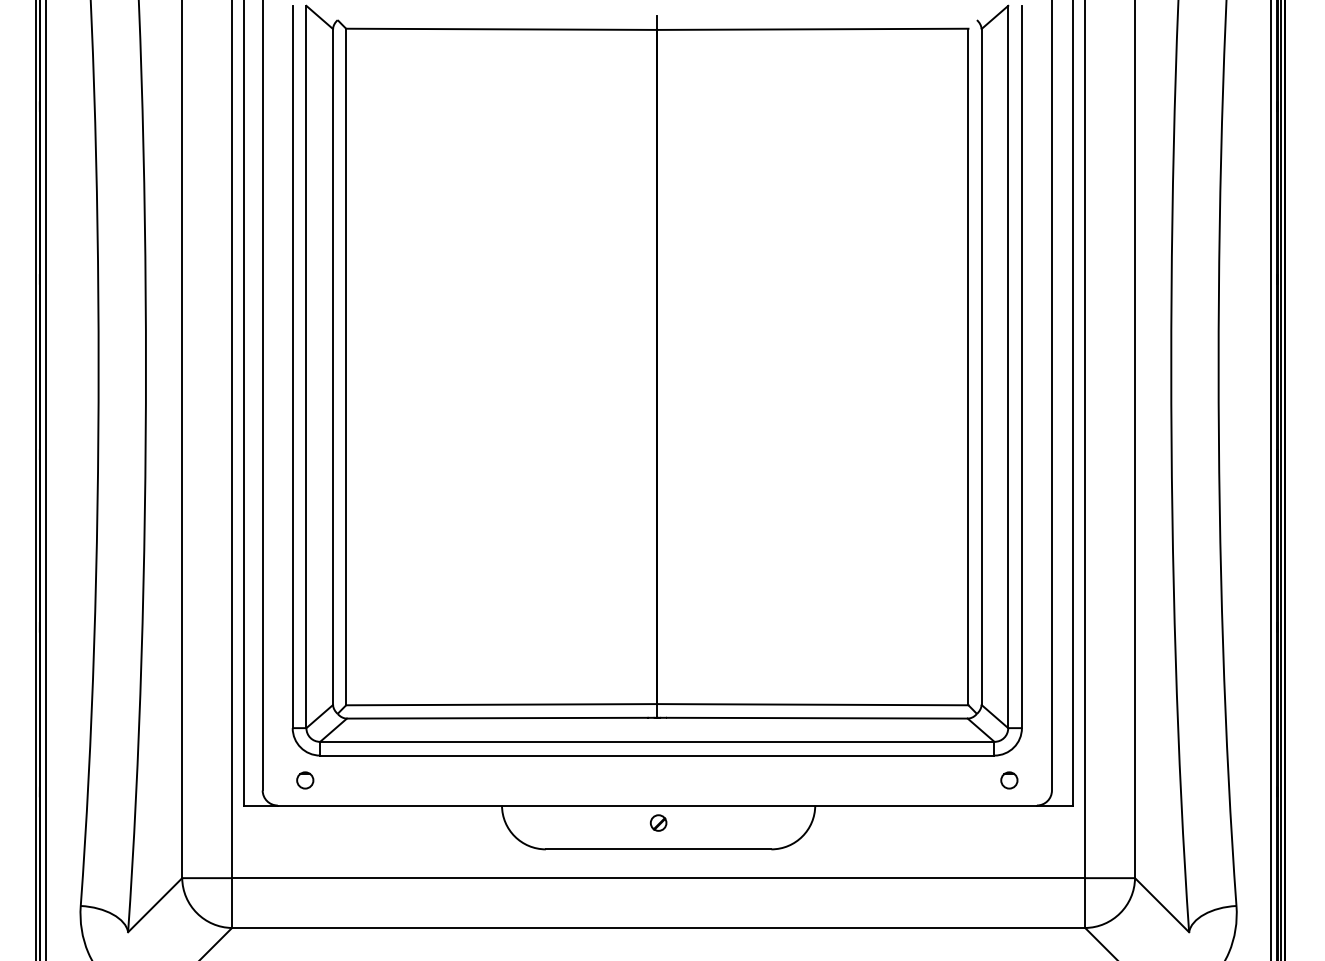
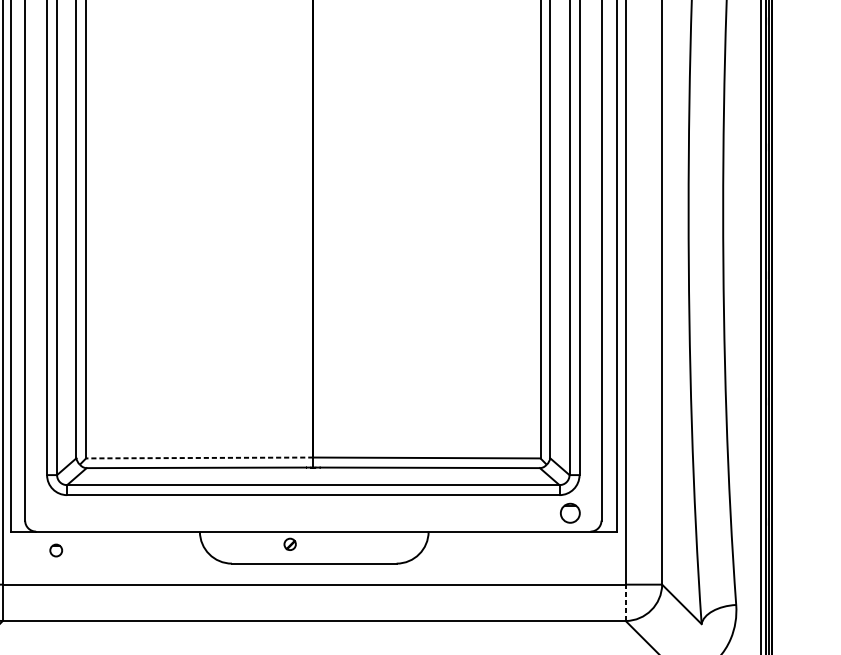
line: (501, 704) -> (199, 457), solid -> dashed
circle: (305, 780) -> (56, 550), moved
circle: (1009, 780) -> (570, 513), size x1.6
part: (658, 822) -> (290, 544), moved
line: (1085, 903) -> (625, 603), solid -> dashed

